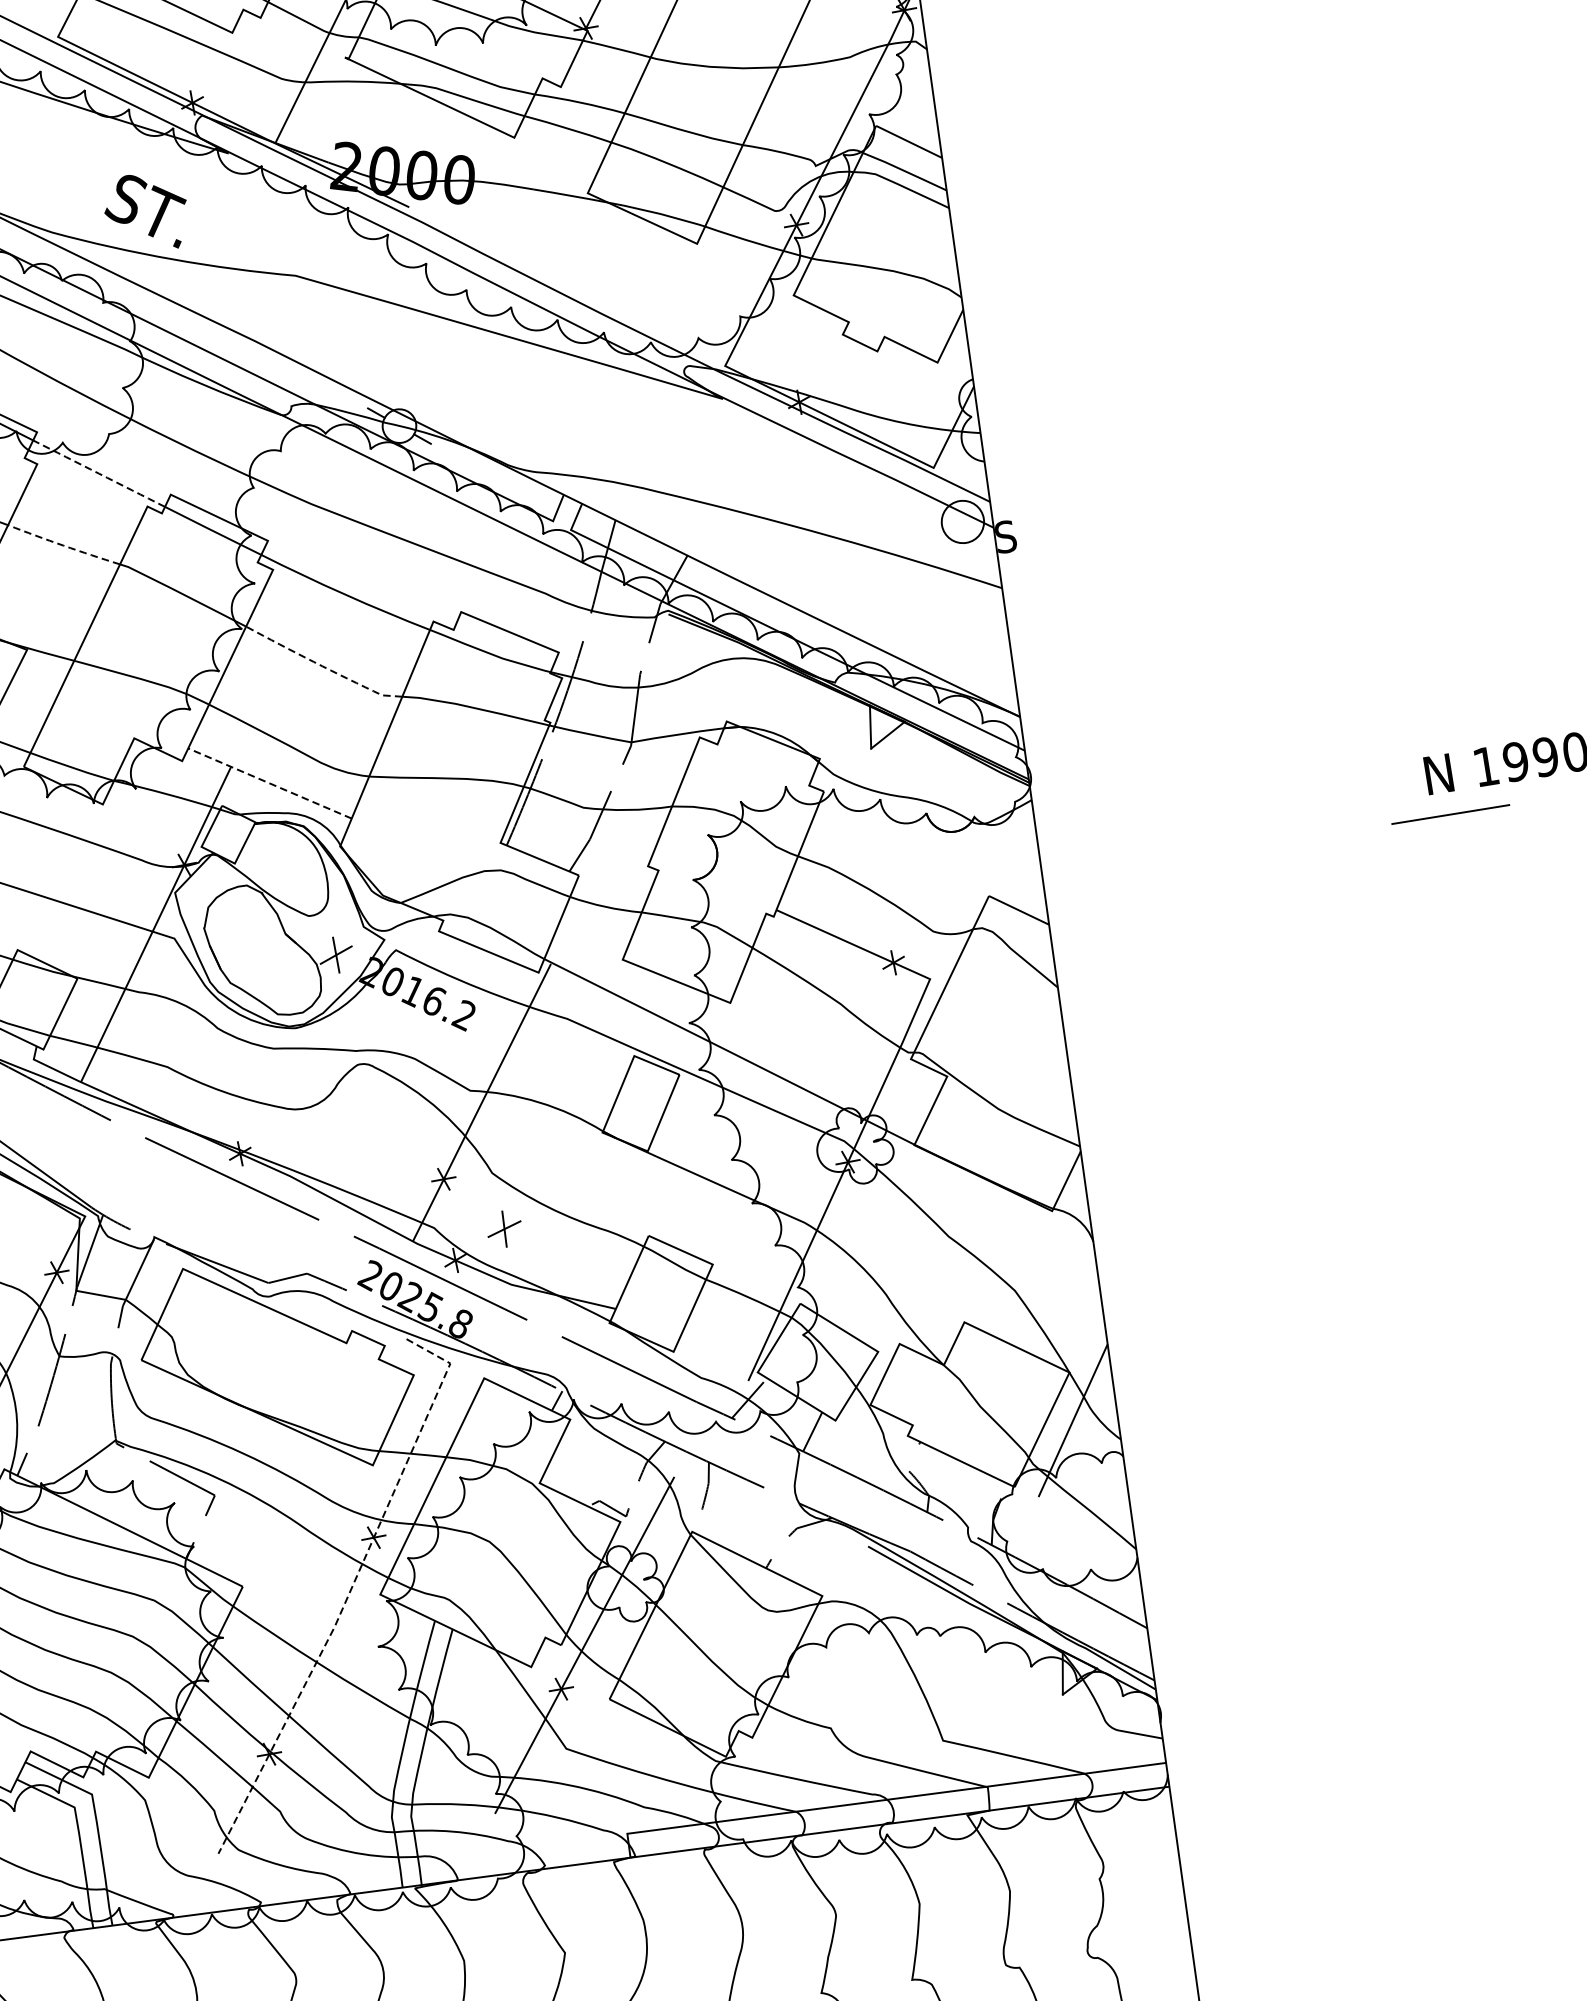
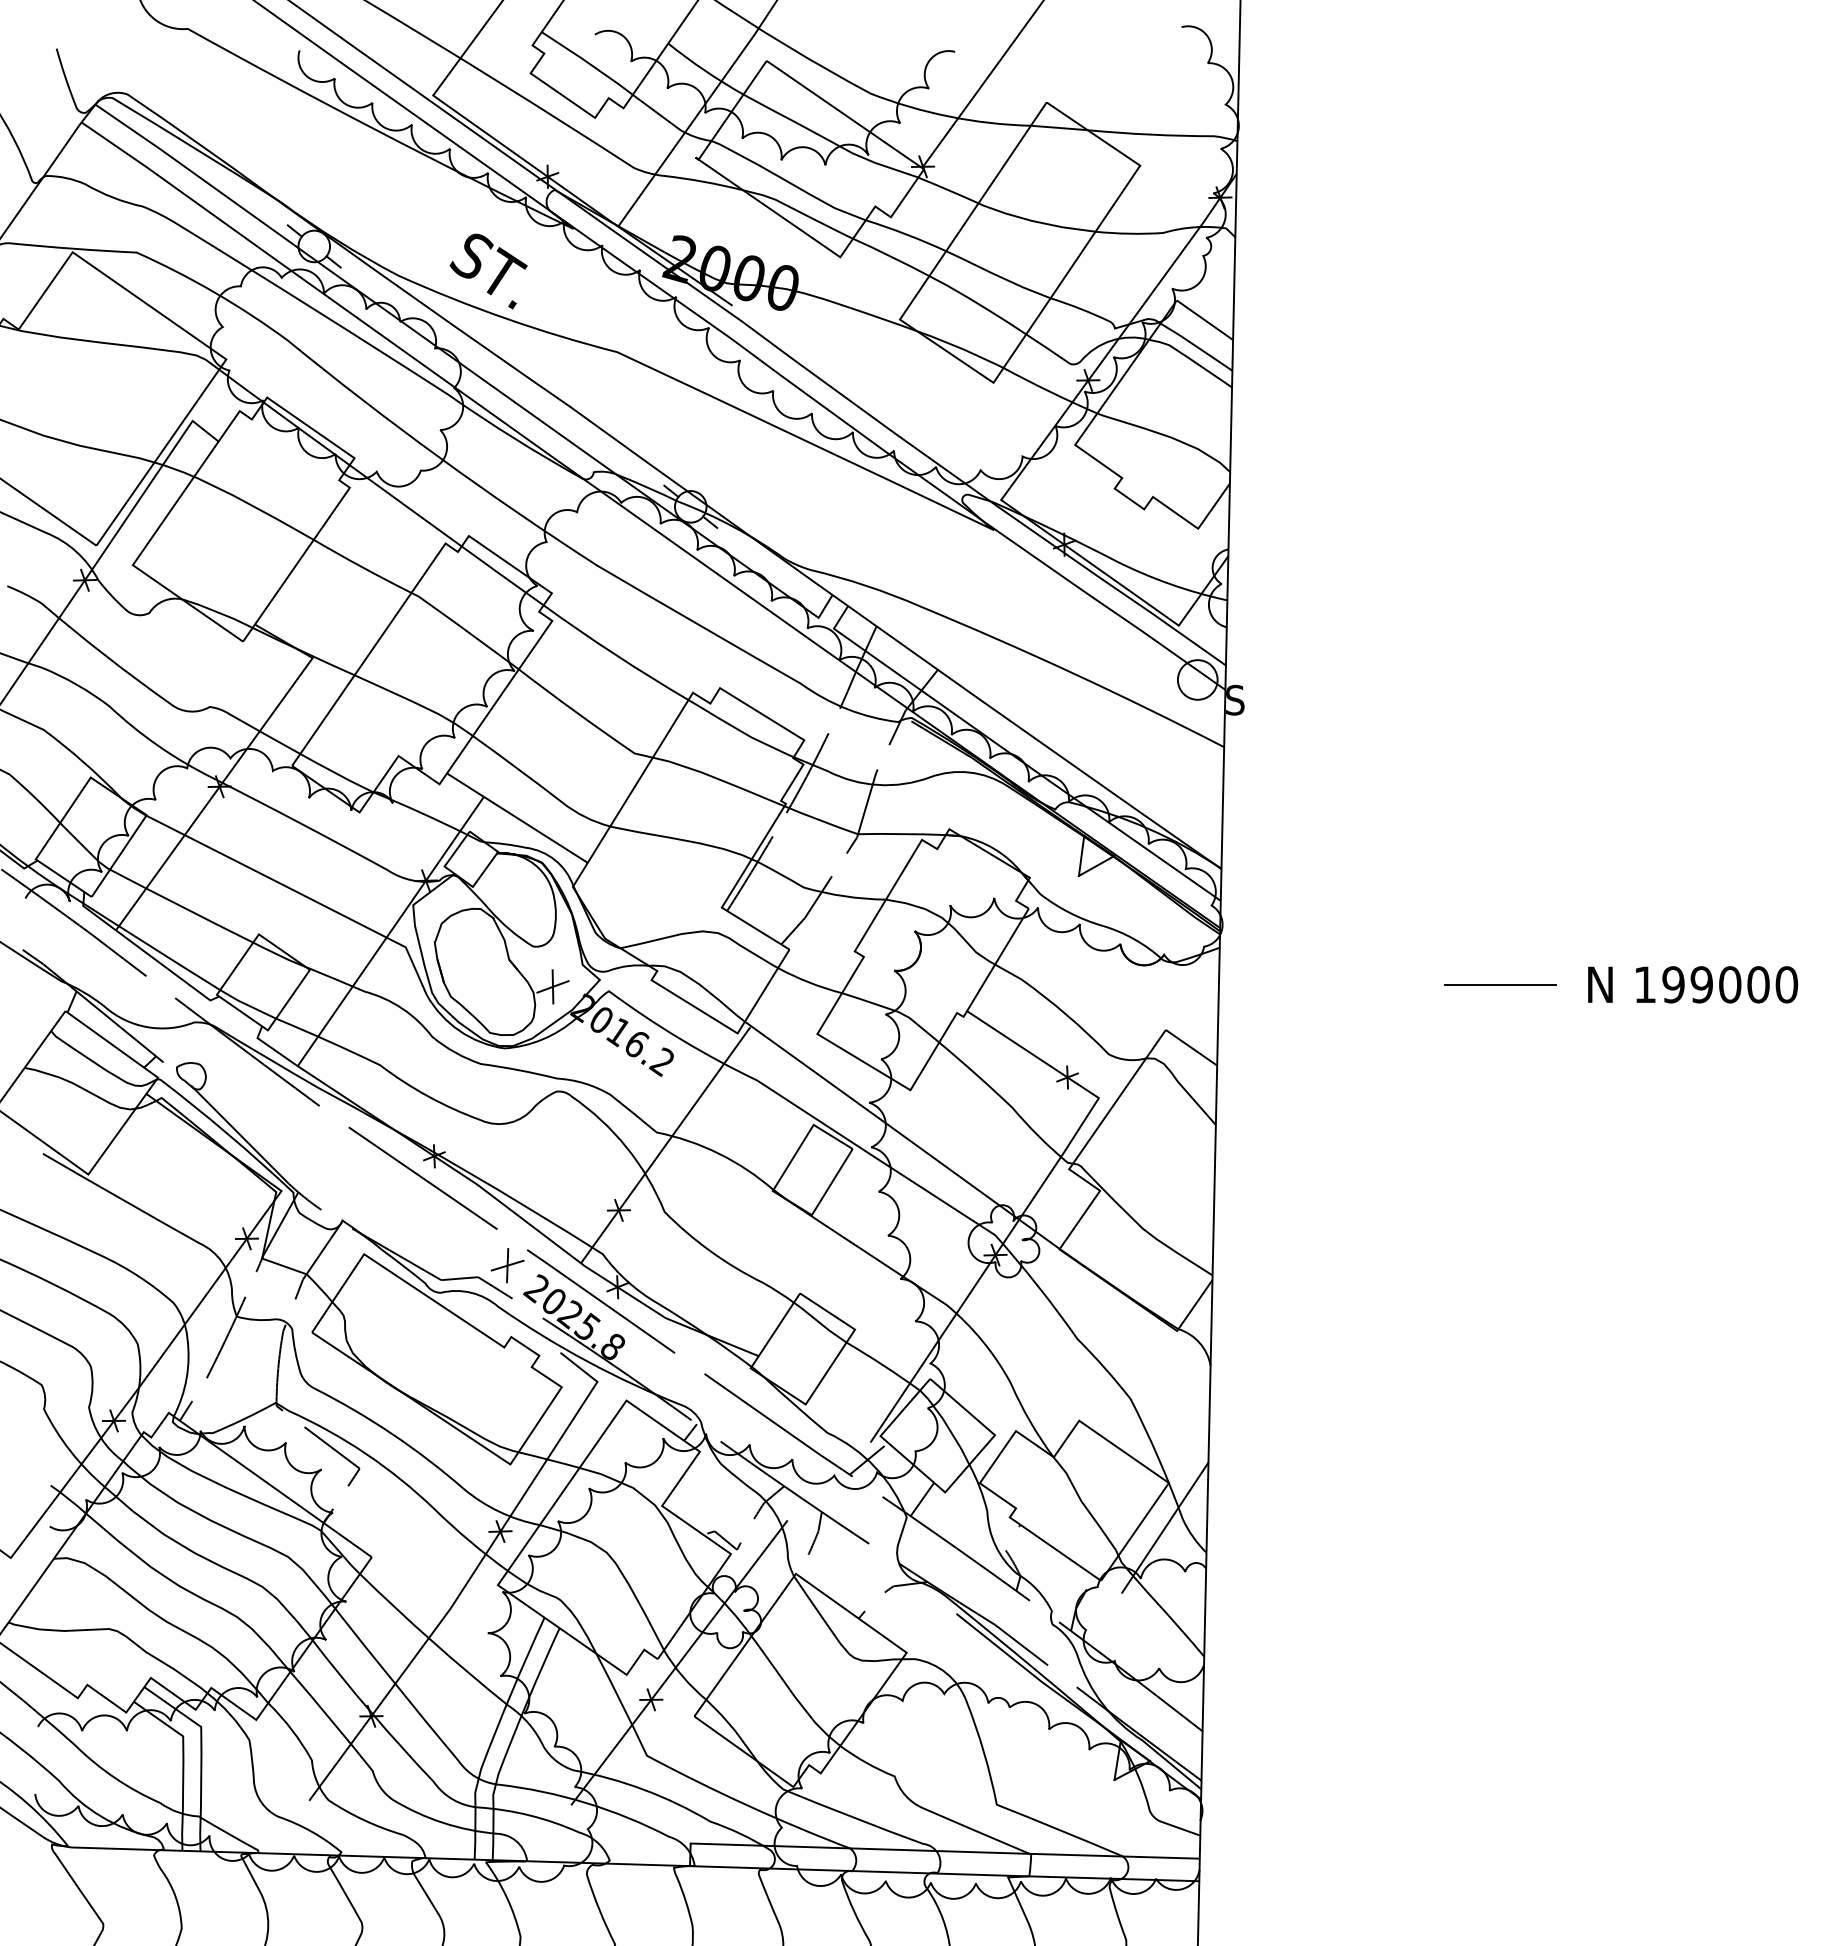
line: (98, 473) -> (405, 505), dashed -> solid
line: (64, 546) -> (362, 567), dashed -> solid
line: (322, 666) -> (583, 717), dashed -> solid
line: (268, 783) -> (516, 817), dashed -> solid
line: (1450, 814) -> (1500, 984), moved
part: (504, 1229) -> (507, 1265), moved
line: (351, 1588) -> (472, 1575), dashed -> solid

